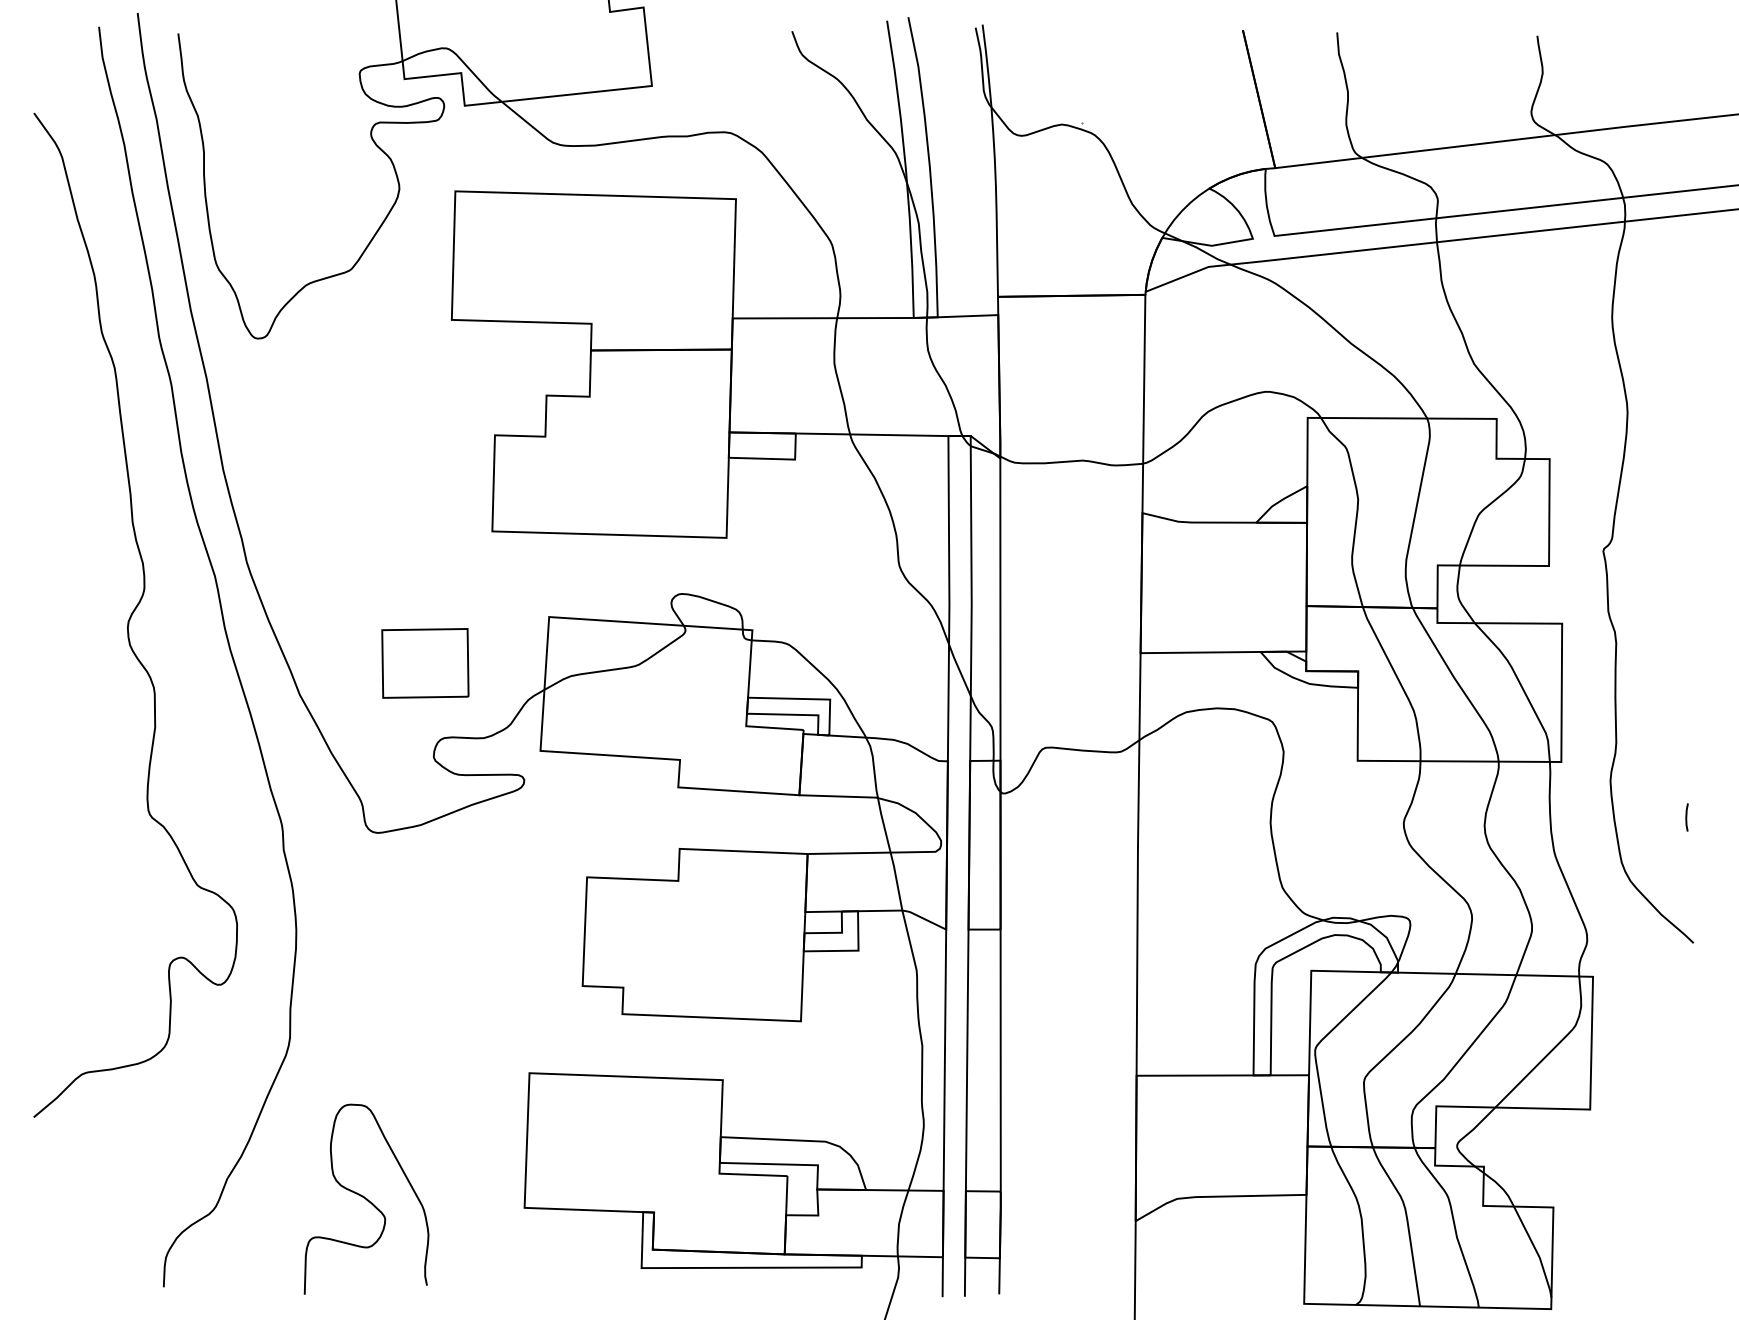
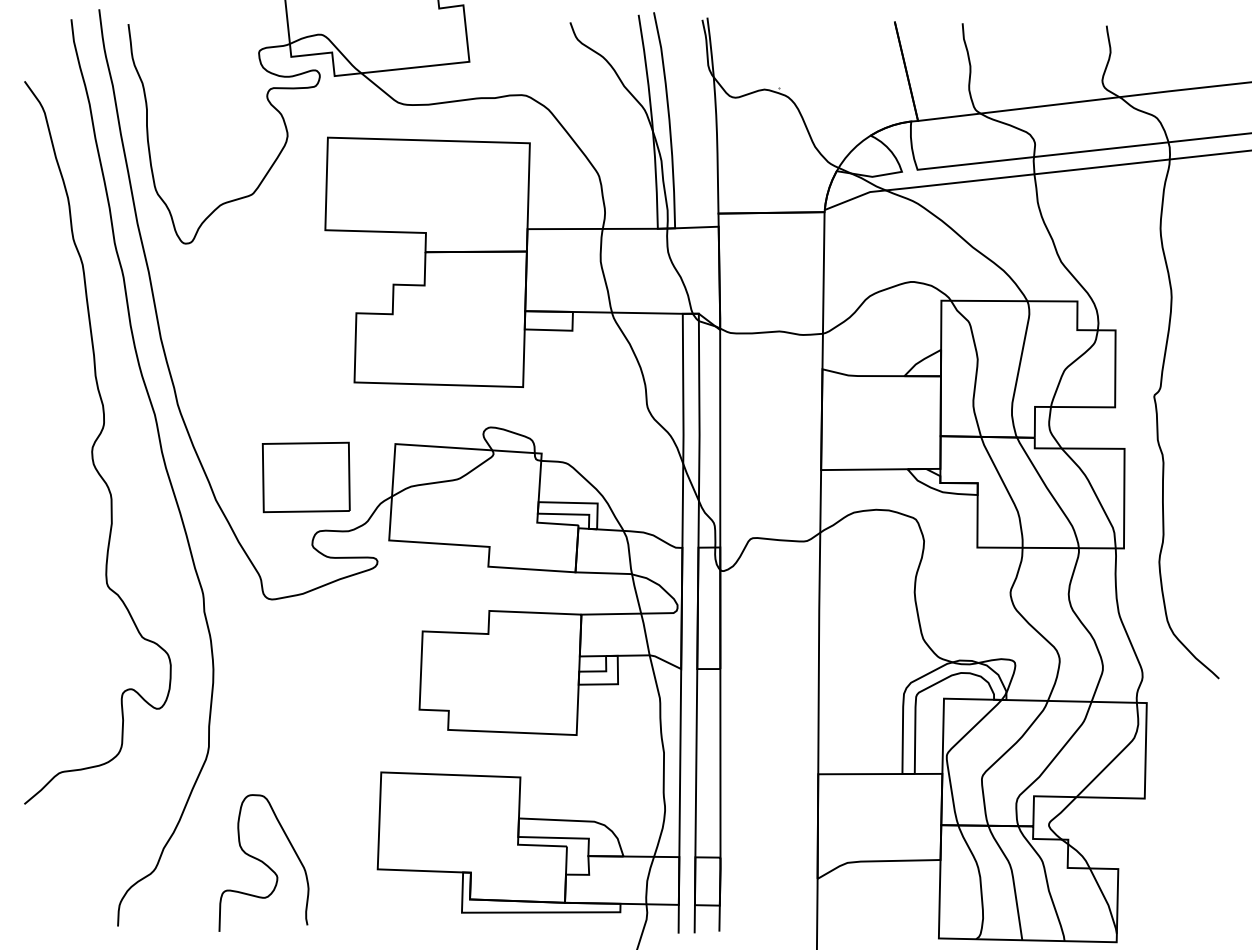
part: (425, 663) -> (306, 477), size x1.4
line: (1686, 817) -> (1214, 588), removed

